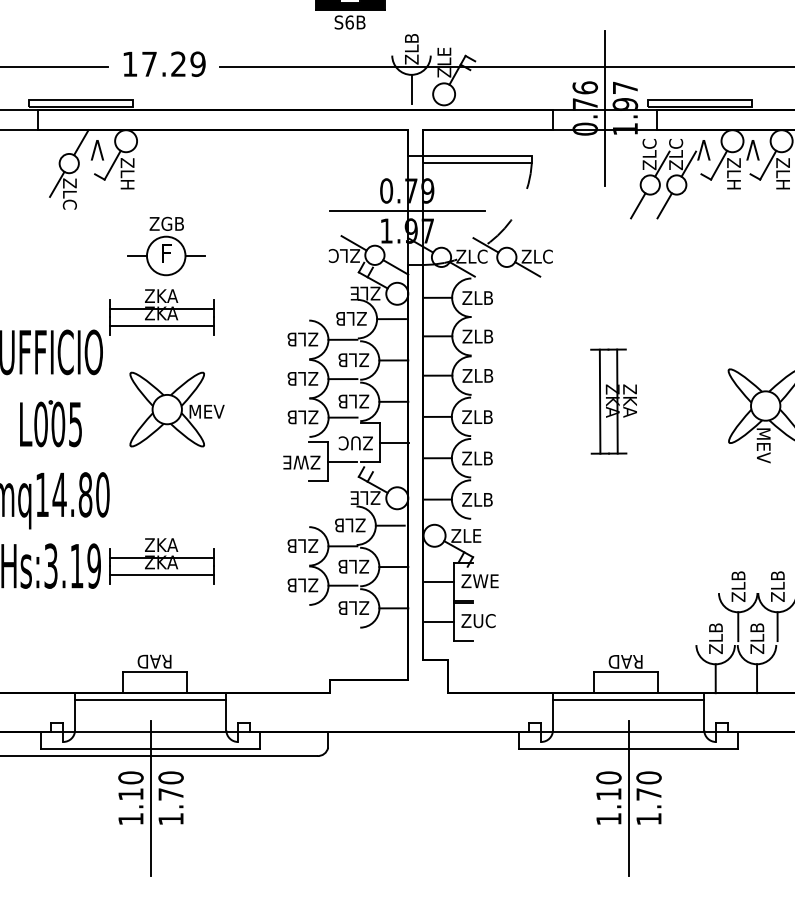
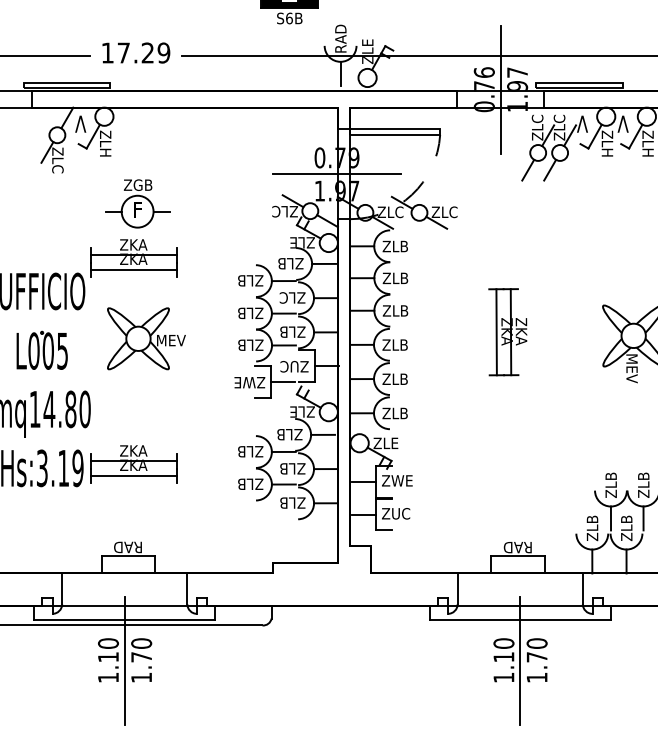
text: (411, 47) -> (340, 39), ZLB -> RAD
text: (342, 360) -> (283, 298), ZLB -> ZLC
line: (150, 699) -> (124, 578), removed
line: (628, 699) -> (520, 578), removed

